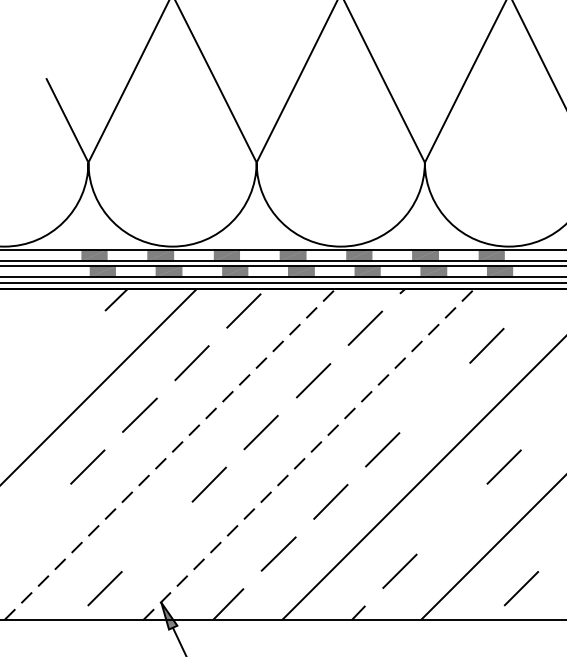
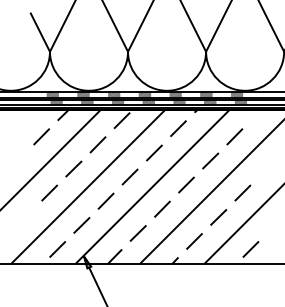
line: (70, 345) -> (41, 136), added
line: (434, 396) -> (210, 160), added
line: (169, 455) -> (87, 187), dashed -> solid
line: (309, 455) -> (152, 187), dashed -> solid
line: (451, 519) -> (218, 217), added
line: (156, 536) -> (81, 225), added

